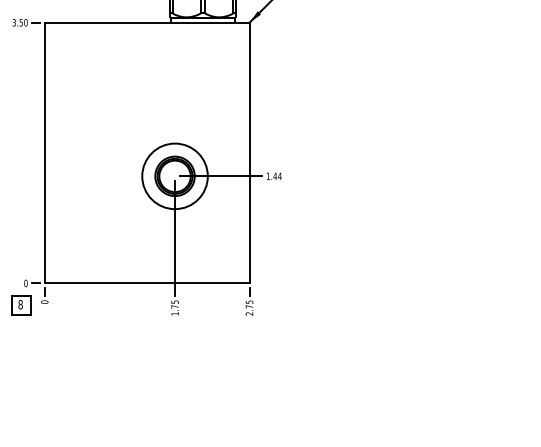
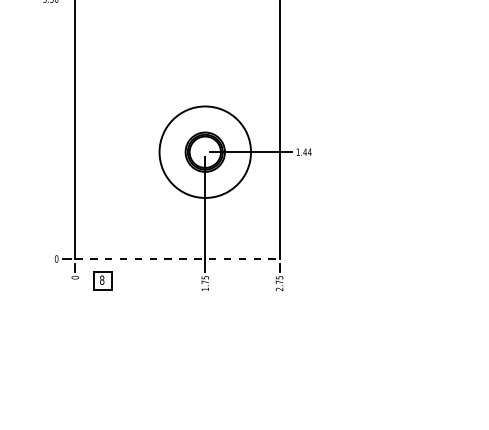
circle: (174, 176) -> (204, 152), size x1.4
line: (147, 283) -> (177, 259), solid -> dashed
part: (21, 305) -> (103, 280), moved

